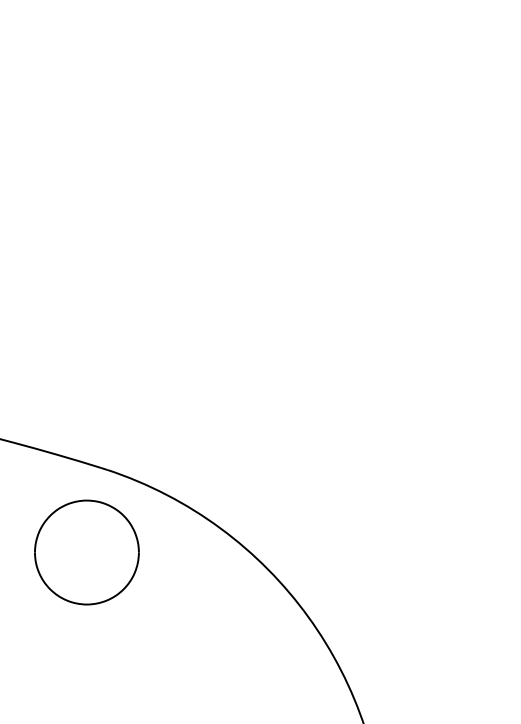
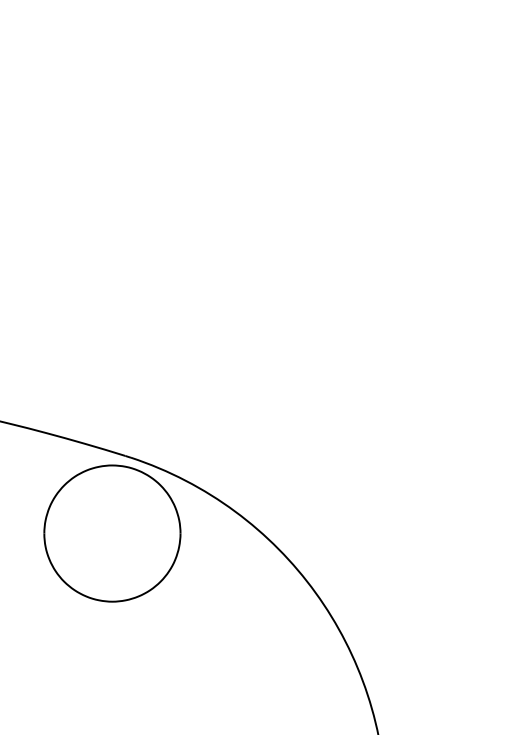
part: (87, 552) -> (112, 533), size x1.43

